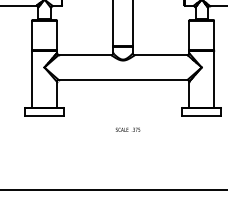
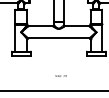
text: (126, 128) -> (60, 75), moved

